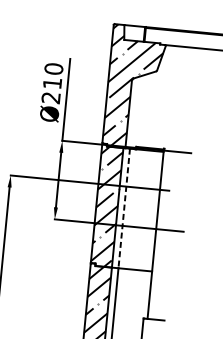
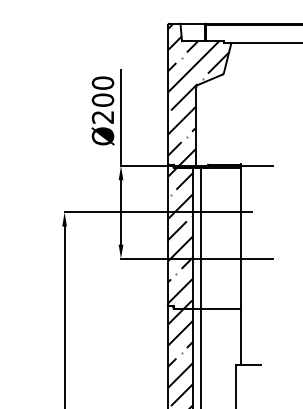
text: (52, 82) -> (102, 99), Ø210 -> Ø200
line: (123, 208) -> (200, 238), dashed -> solid

